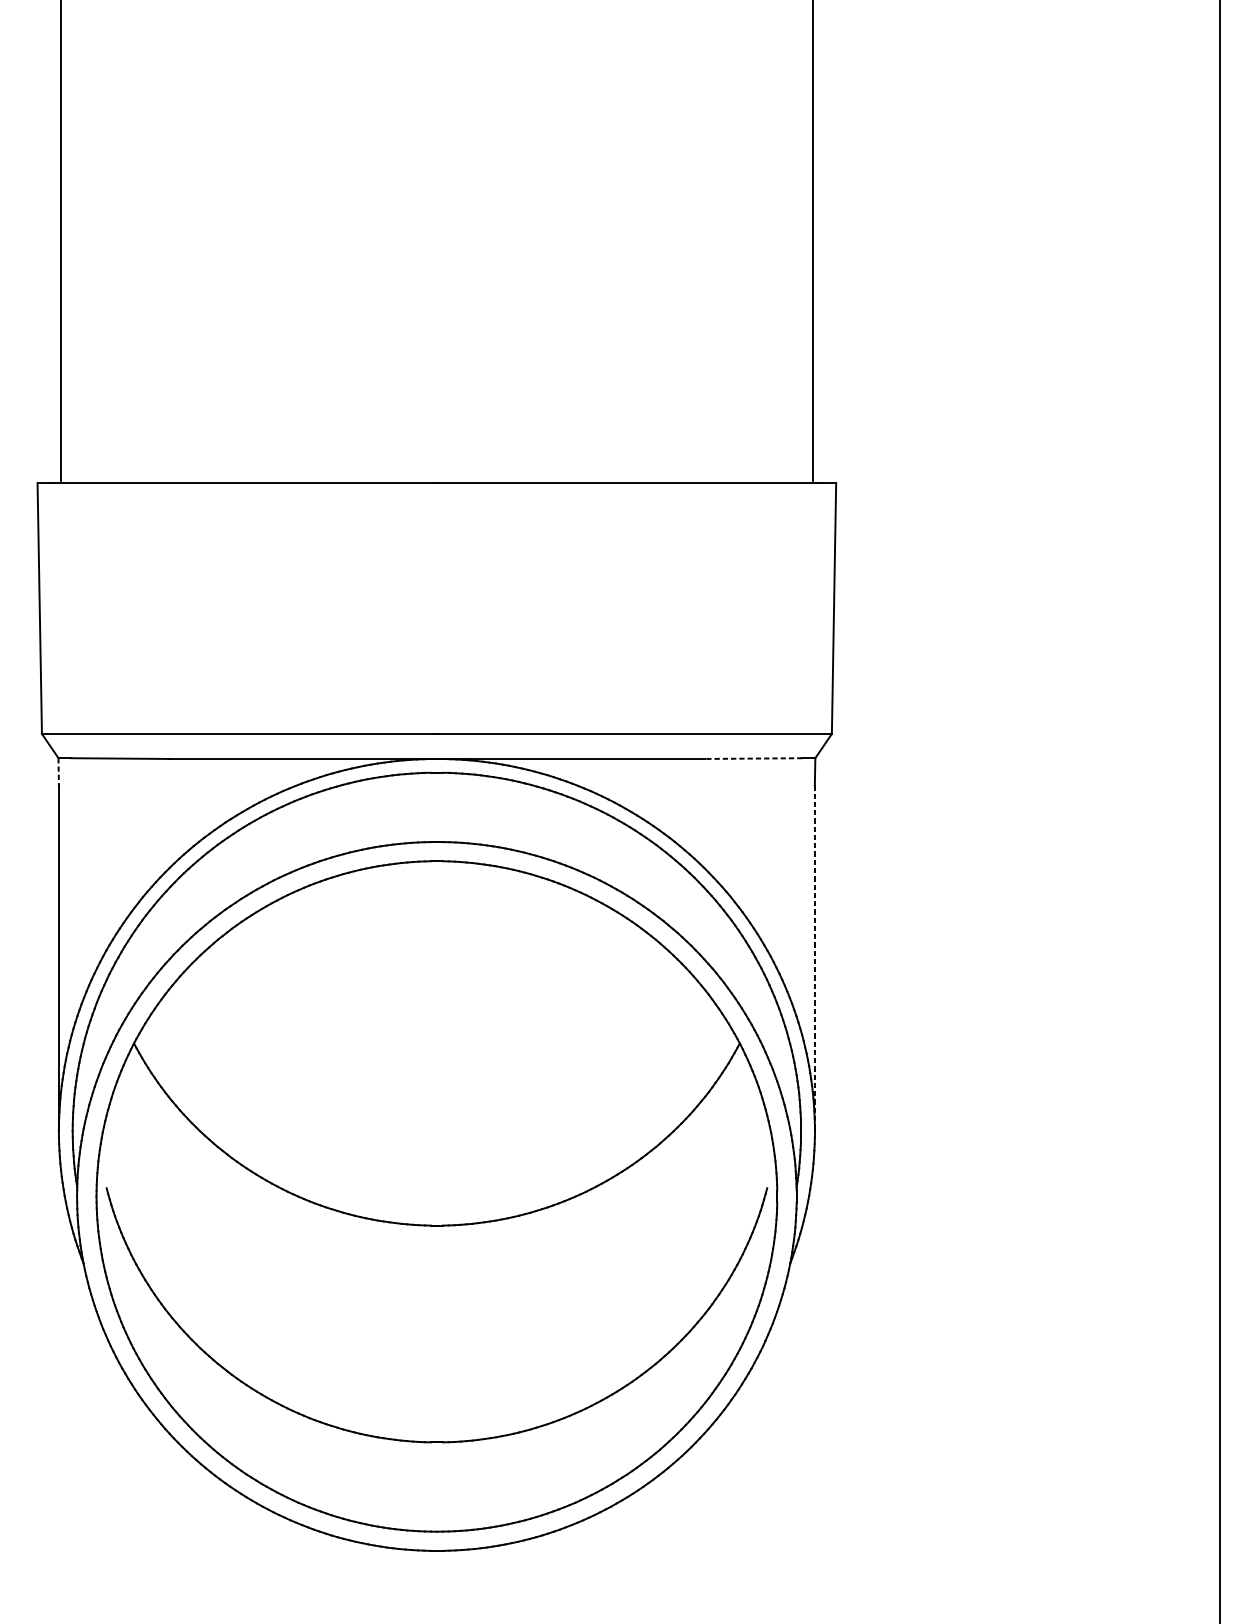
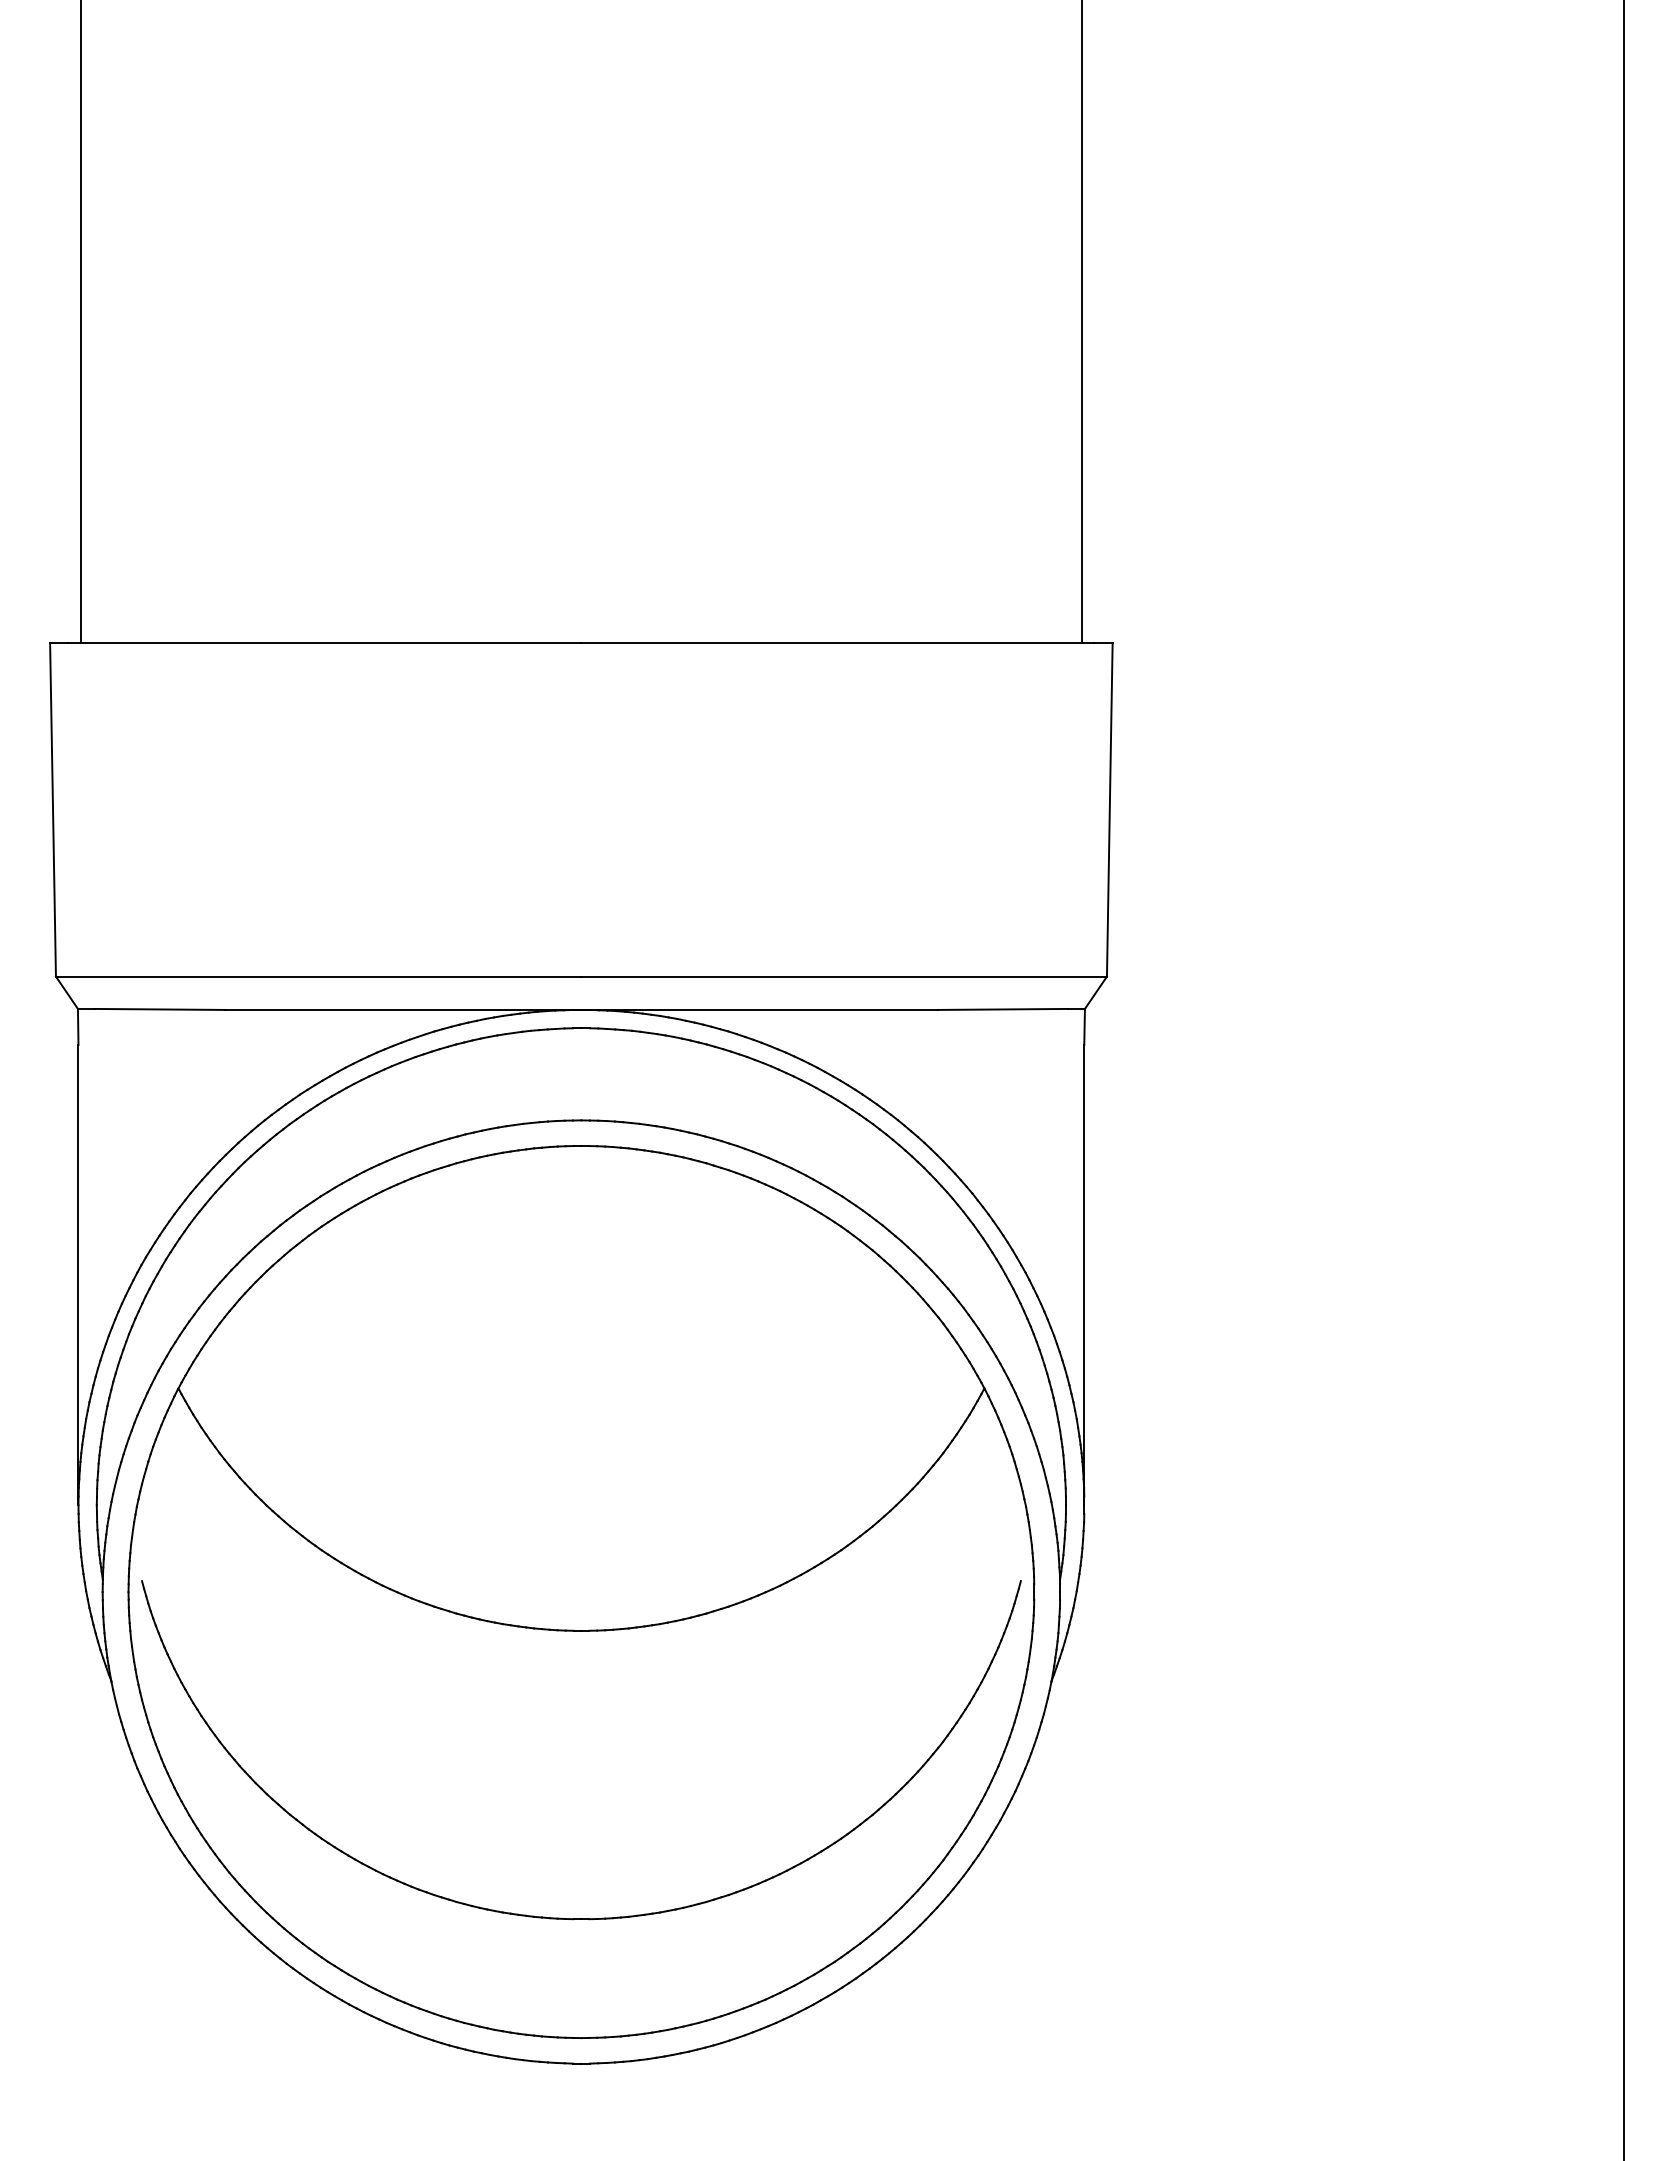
line: (753, 758) -> (1002, 1009), dashed -> solid
line: (58, 772) -> (78, 1027), dashed -> solid
line: (815, 958) -> (1084, 1275), dashed -> solid

